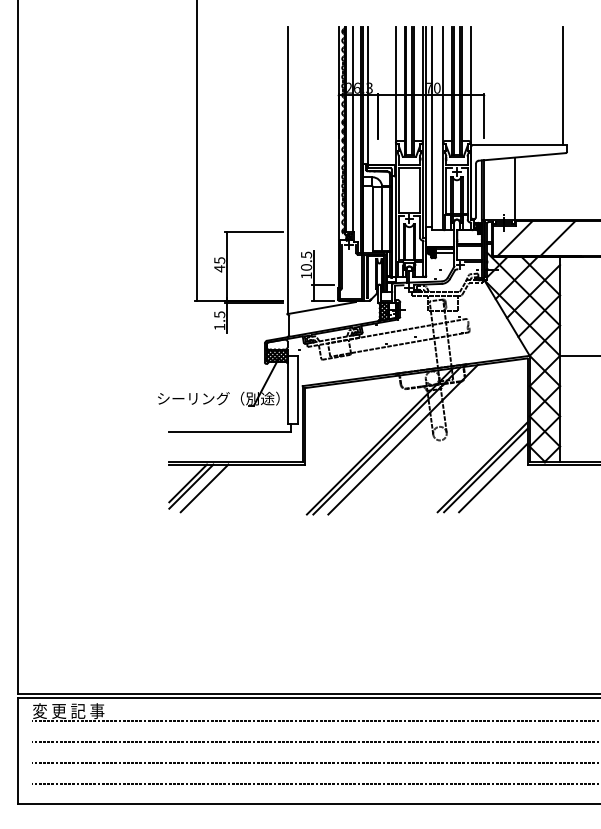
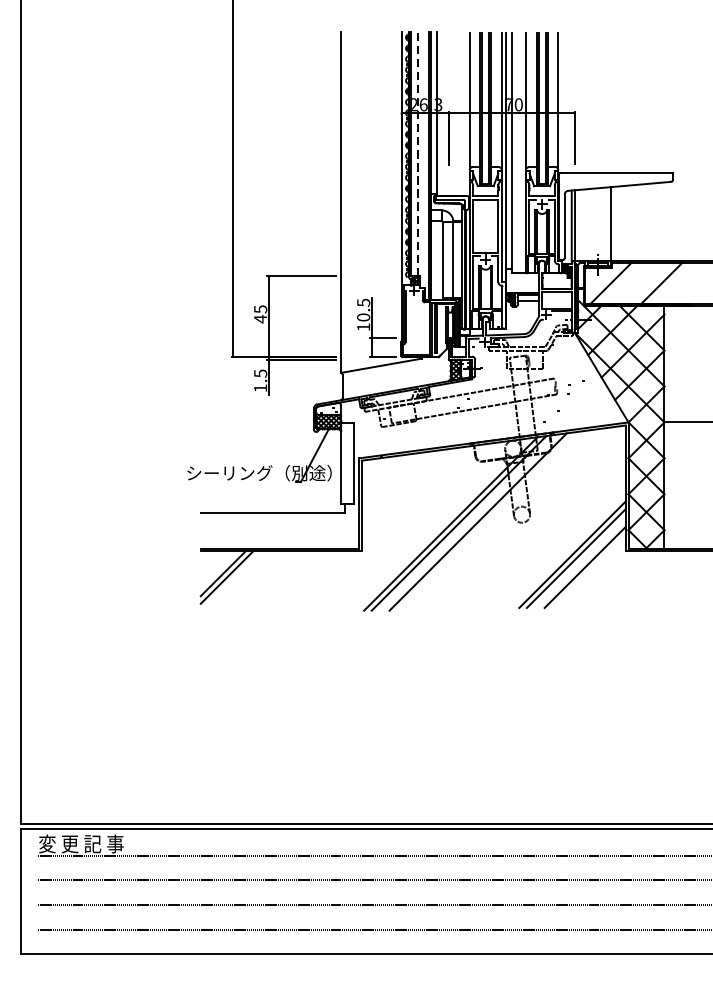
line: (562, 85) -> (667, 101), removed
line: (352, 129) -> (418, 153), solid -> dashed
line: (204, 488) -> (242, 579), removed

